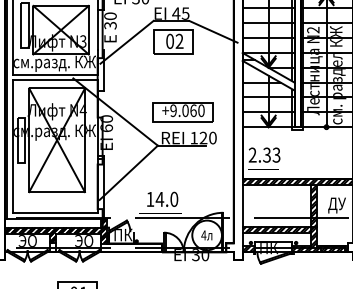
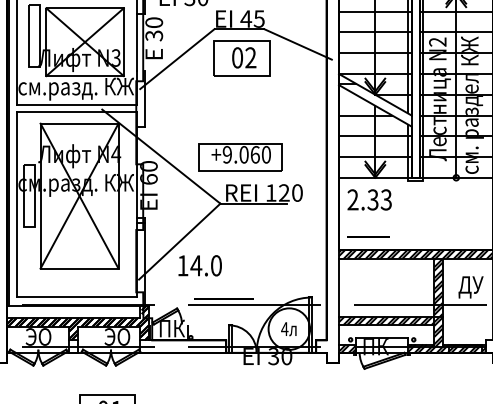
part: (182, 112) -> (240, 157), moved
text: (264, 154) -> (369, 199), moved
text: (162, 199) -> (199, 265), moved

